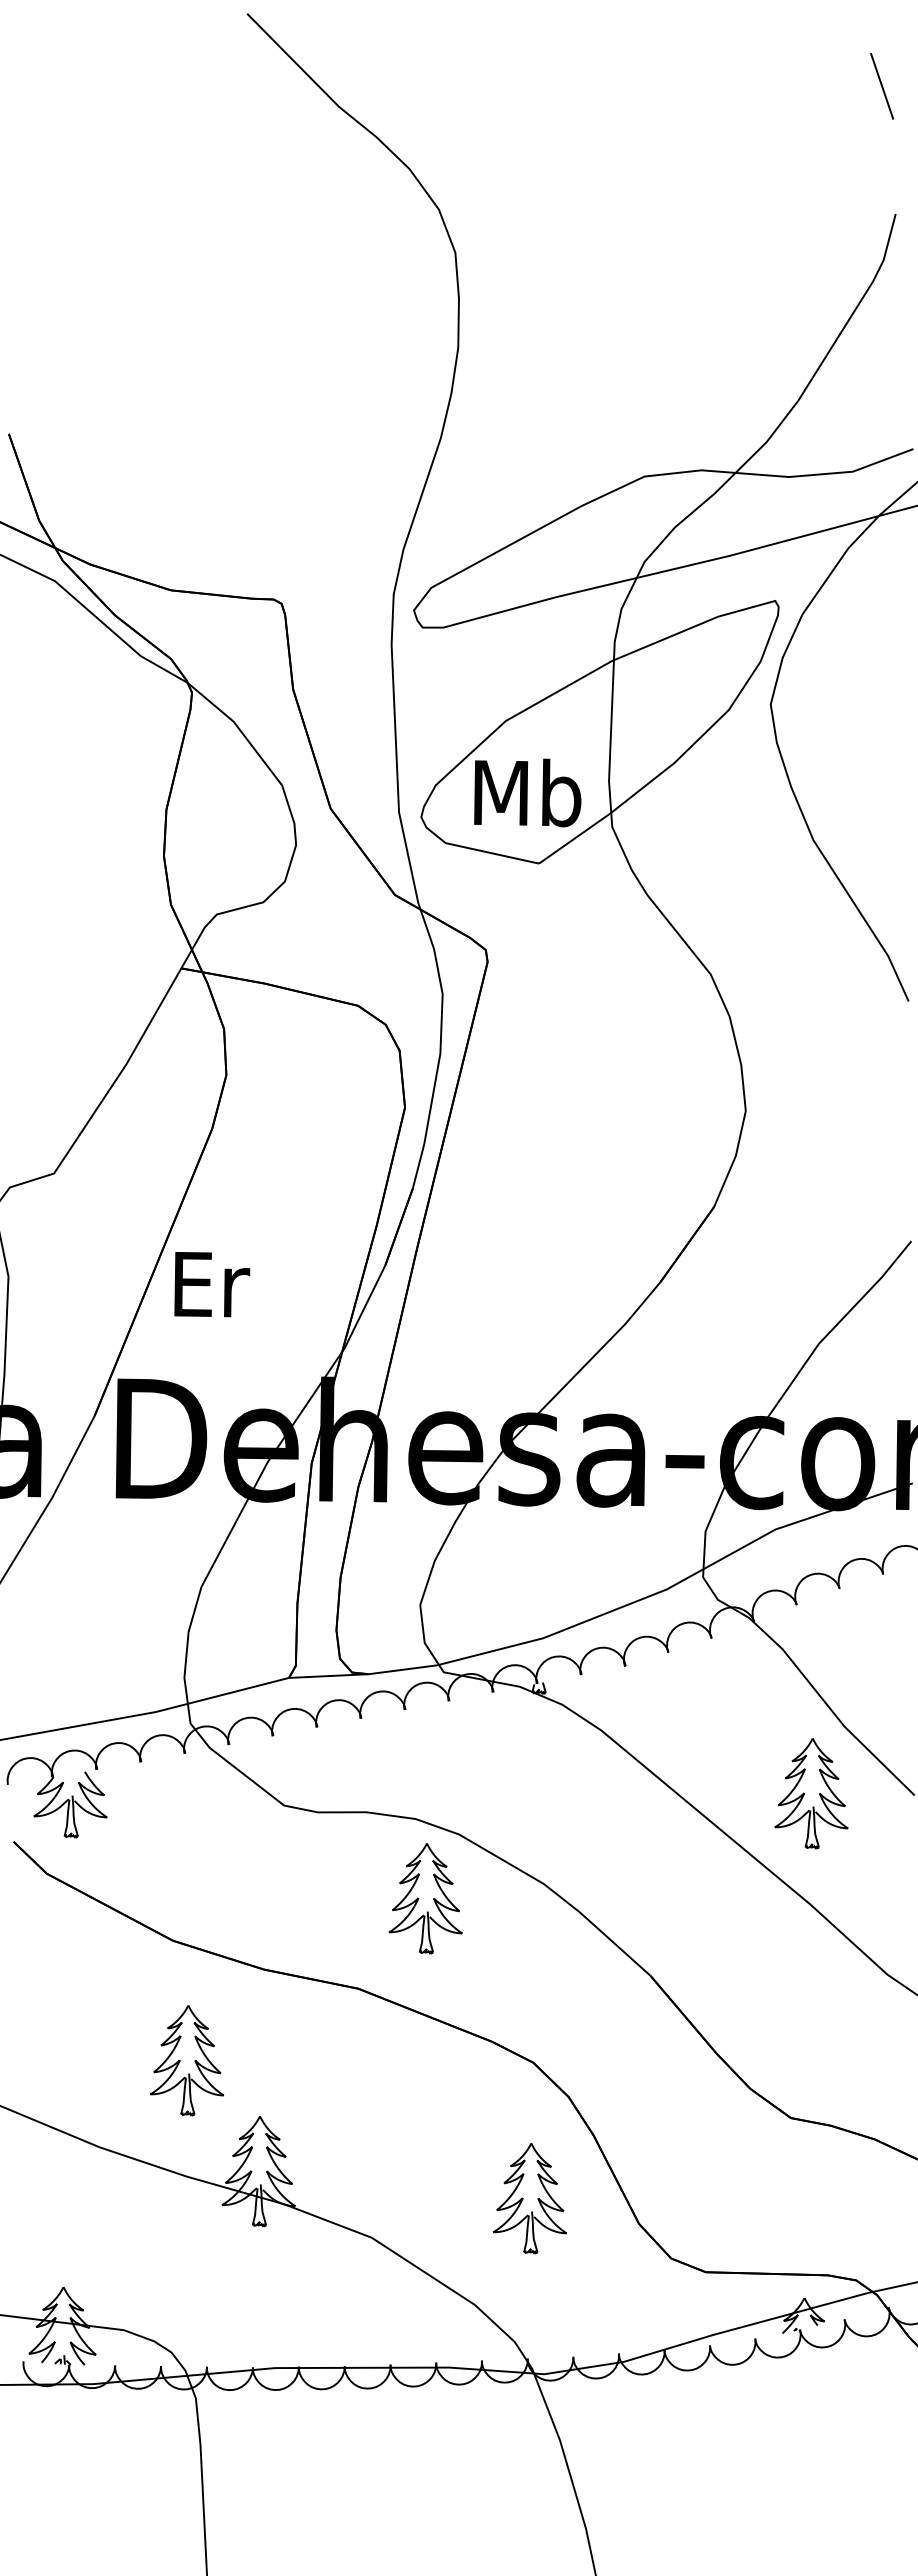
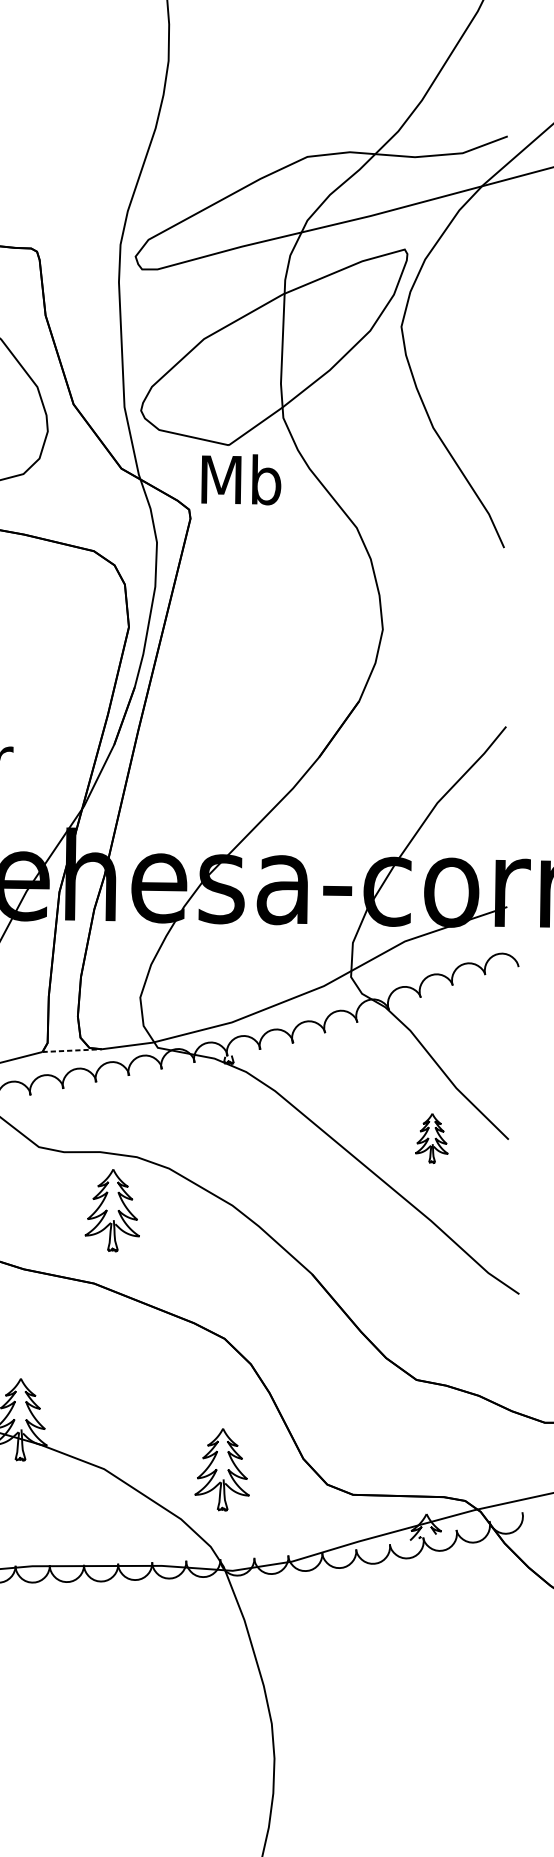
text: (527, 792) -> (241, 479), moved
line: (328, 1676) -> (71, 1050), solid -> dashed
part: (811, 1793) -> (431, 1138), size x0.6
part: (425, 1898) -> (112, 1210), moved
part: (529, 2198) -> (221, 1469), moved

